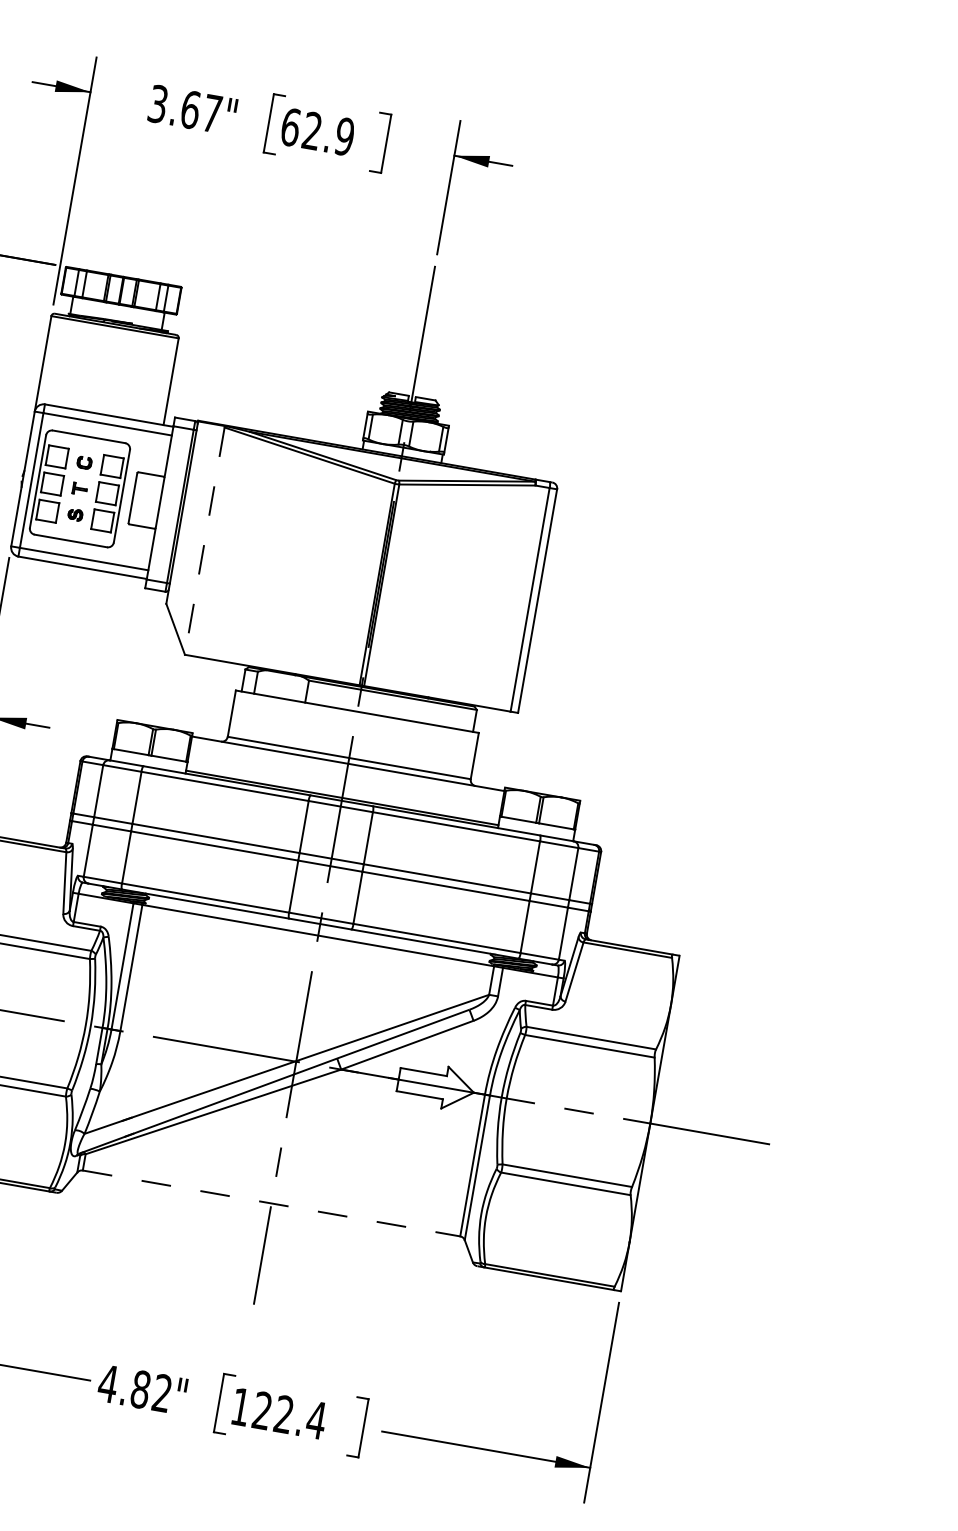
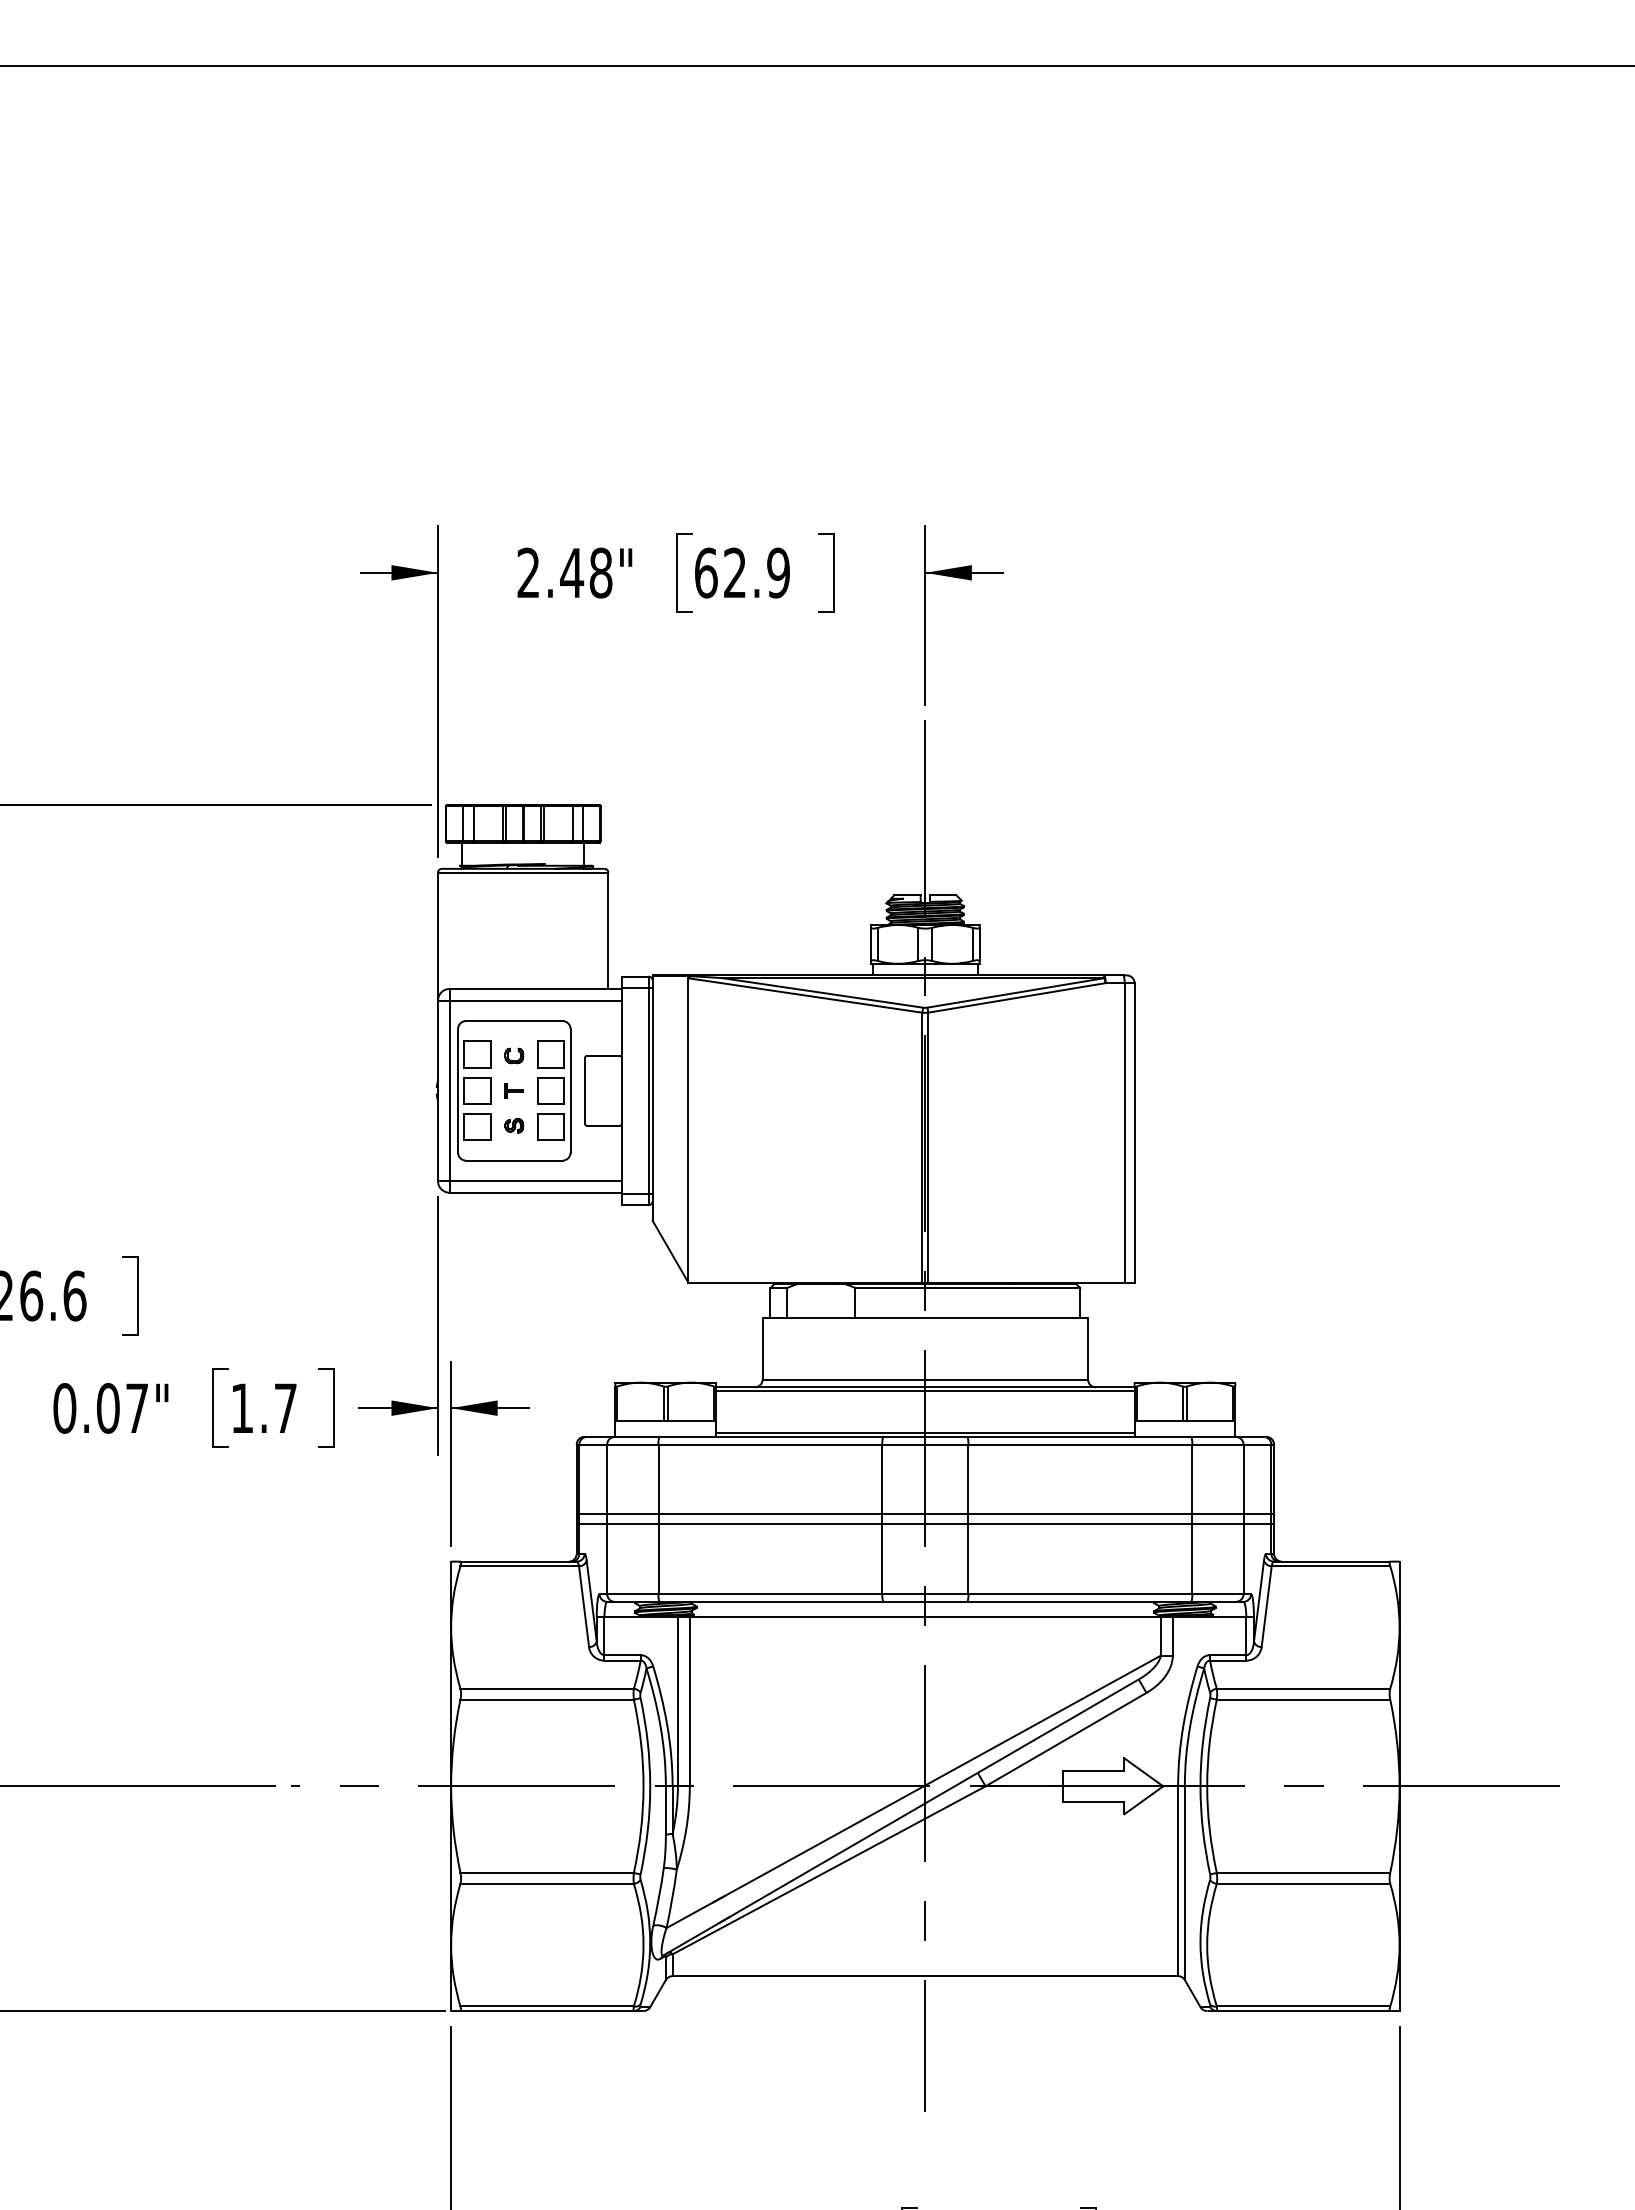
text: (185, 108) -> (564, 572), 3.67" -> 2.48"
line: (204, 541) -> (688, 1130), dashed -> solid
line: (347, 766) -> (925, 1391), added
line: (271, 1203) -> (925, 1976), dashed -> solid

